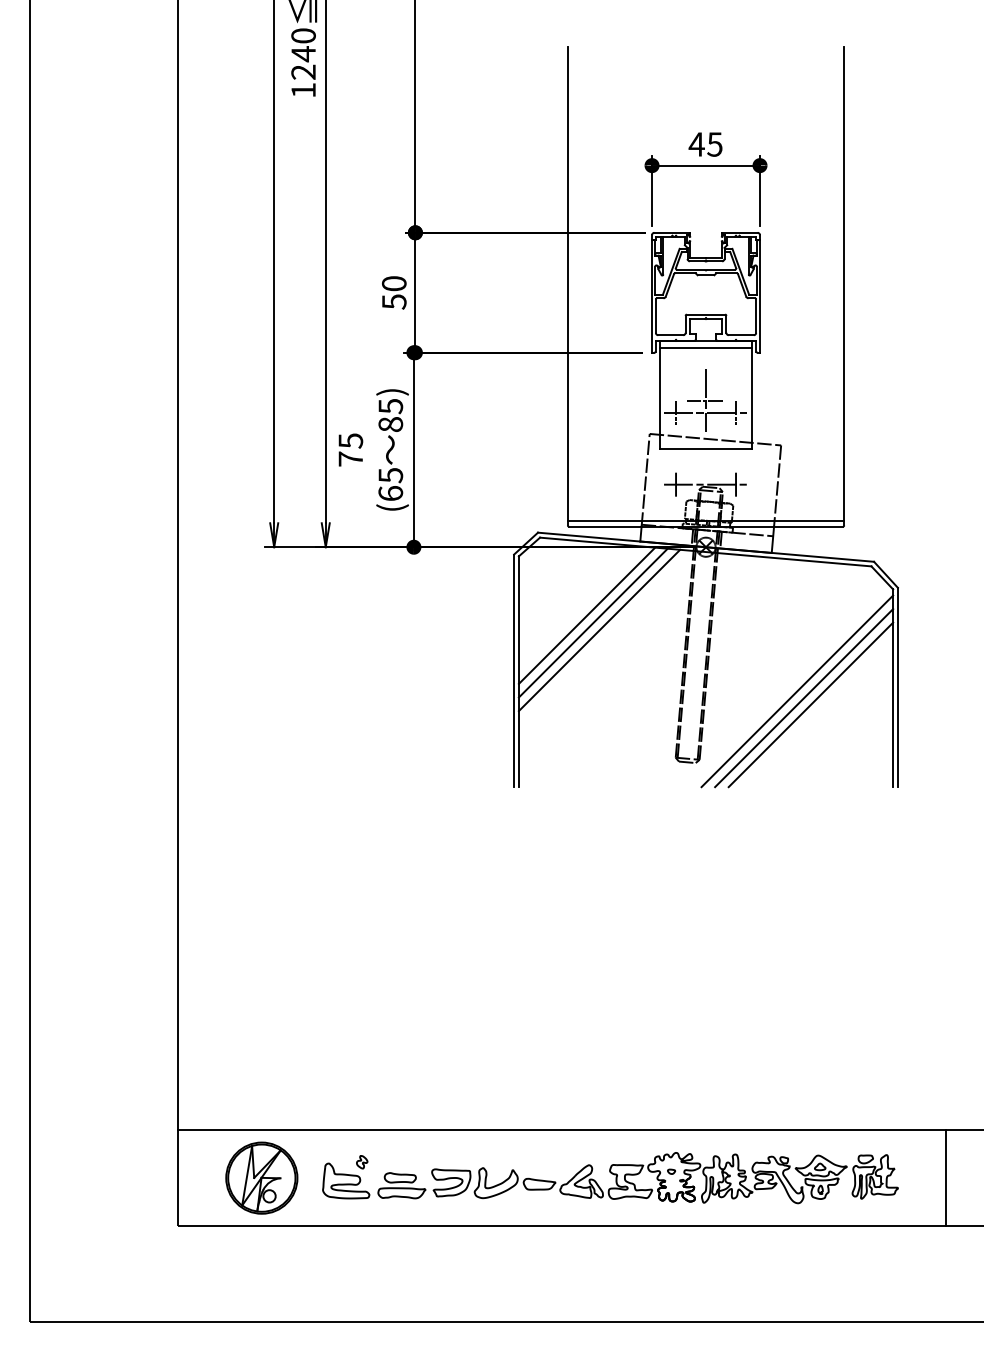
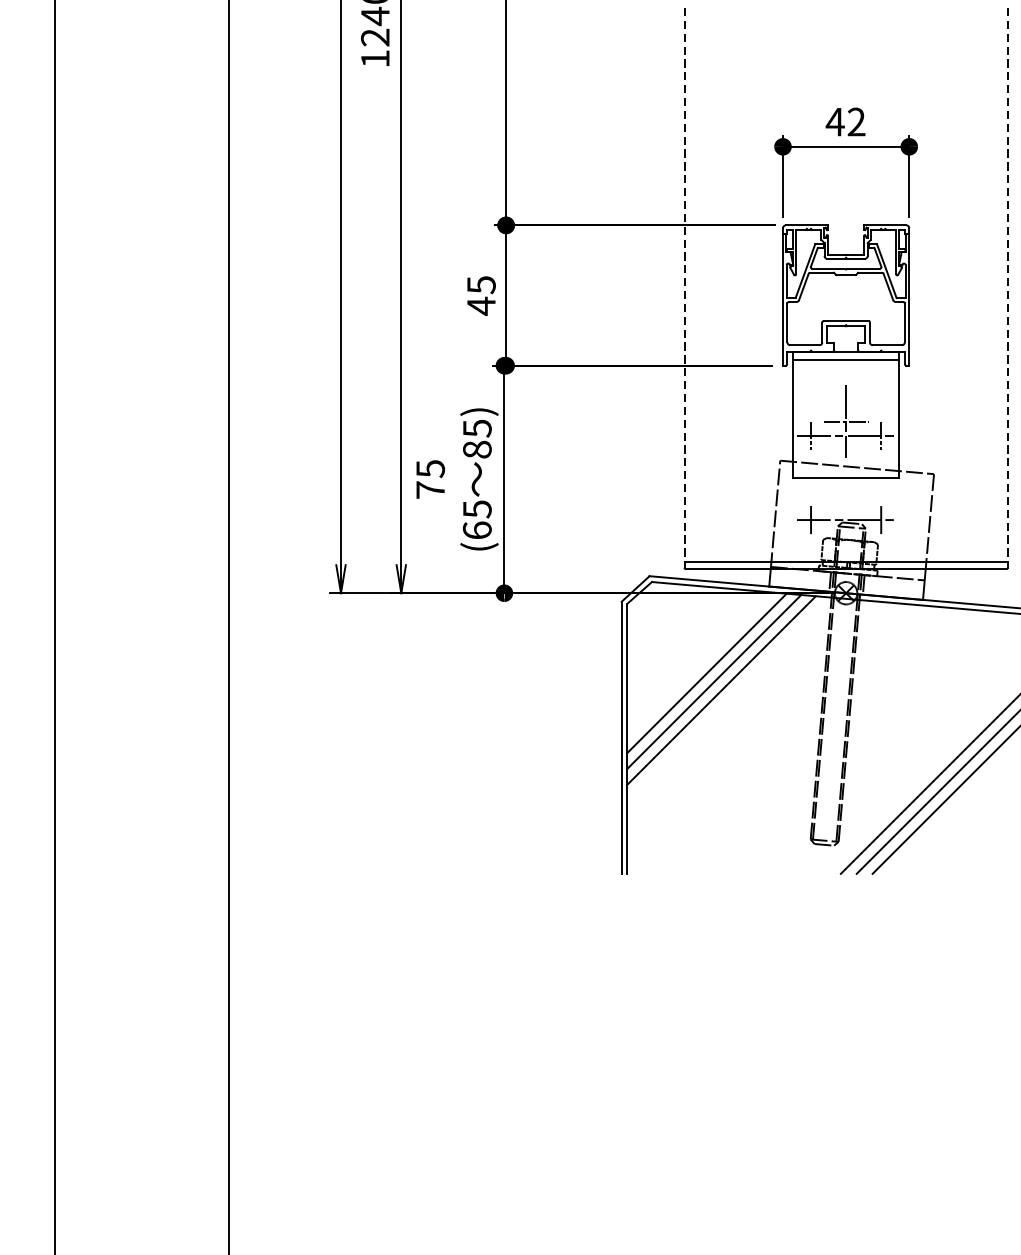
text: (714, 144) -> (856, 122), 45 -> 42
line: (568, 283) -> (685, 284), solid -> dashed
line: (843, 283) -> (1006, 284), solid -> dashed
text: (393, 293) -> (480, 296), 50 -> 45

